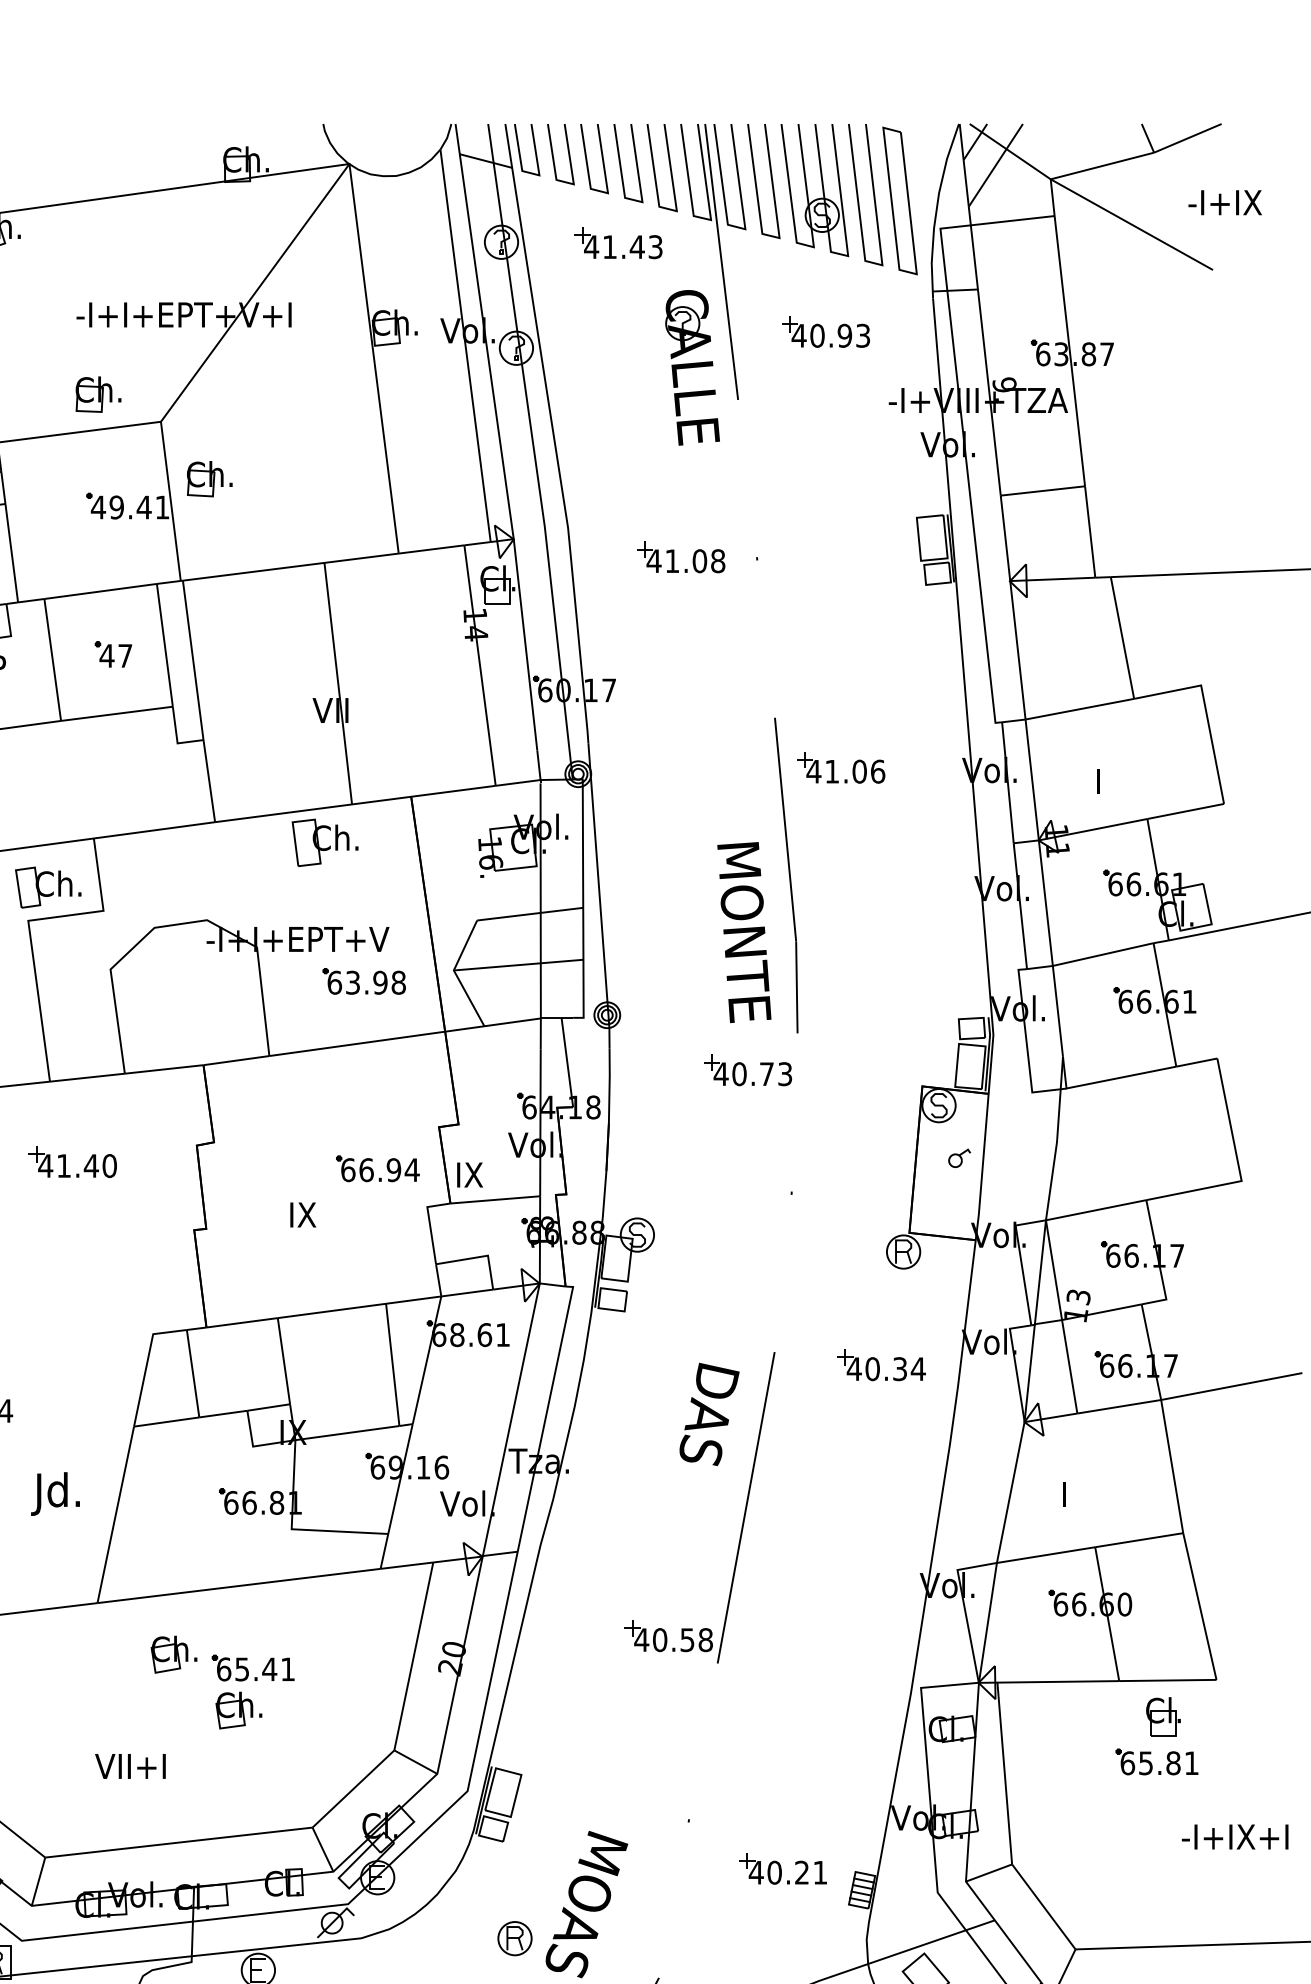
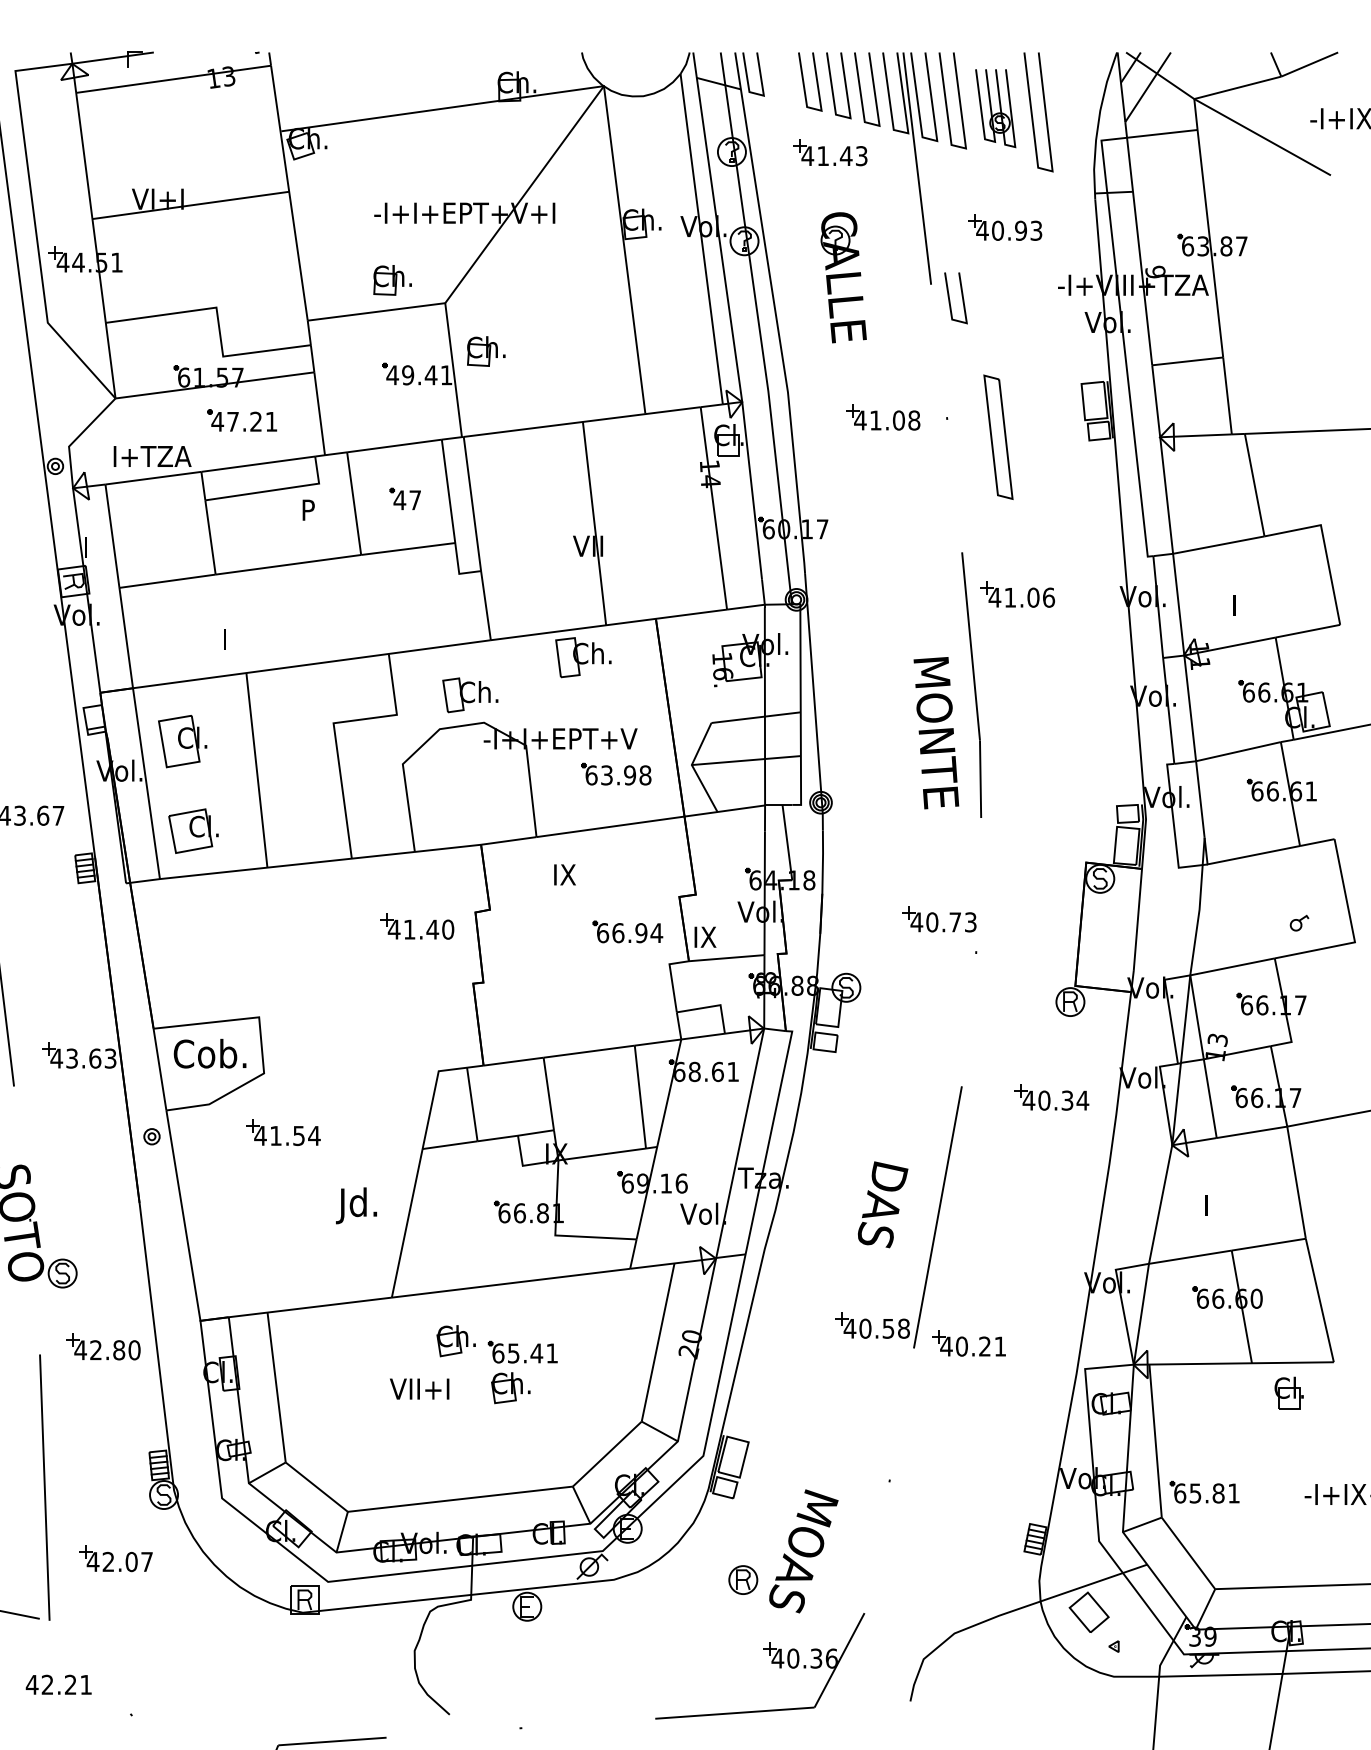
line: (554, 156) -> (950, 299), moved
part: (814, 190) -> (995, 108), size x0.7
part: (900, 200) -> (998, 436), moved
part: (692, 367) -> (843, 277), moved
part: (48, 887) -> (470, 695), moved
part: (748, 1070) -> (939, 919), moved
part: (959, 1157) -> (1299, 922), moved
part: (73, 1162) -> (417, 926), moved
text: (302, 1214) -> (564, 874), moved
text: (710, 1414) -> (883, 1204), moved
part: (1156, 1760) -> (1204, 1491), moved
text: (130, 1765) -> (419, 1388), moved
part: (782, 1869) -> (968, 1343), moved

